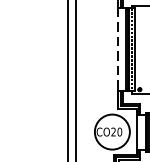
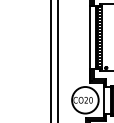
line: (117, 49) -> (89, 37), dashed -> solid

